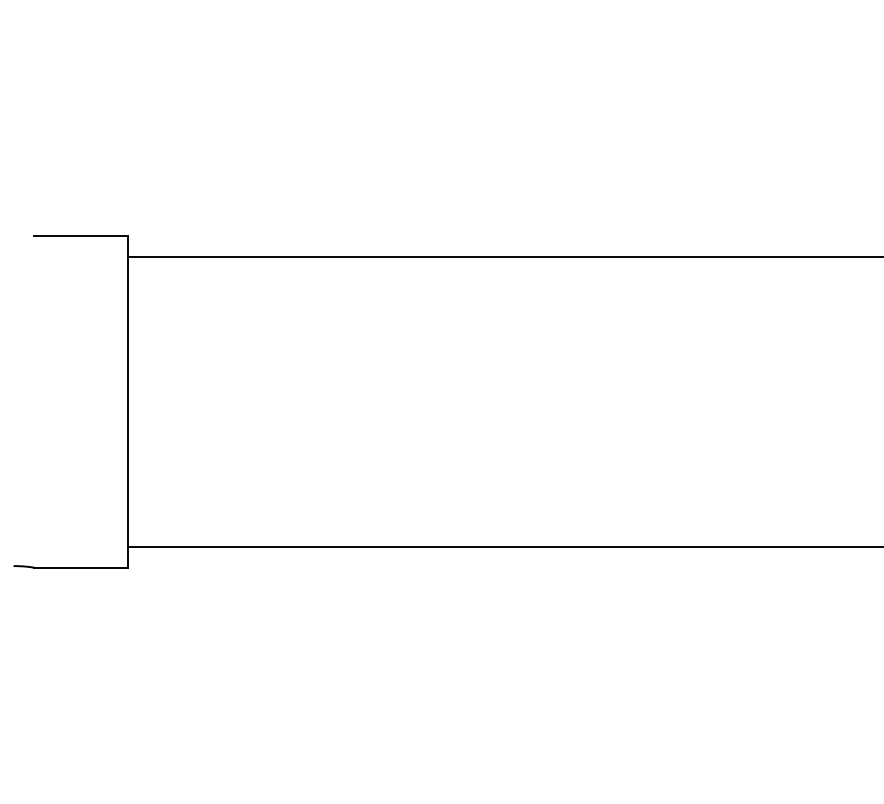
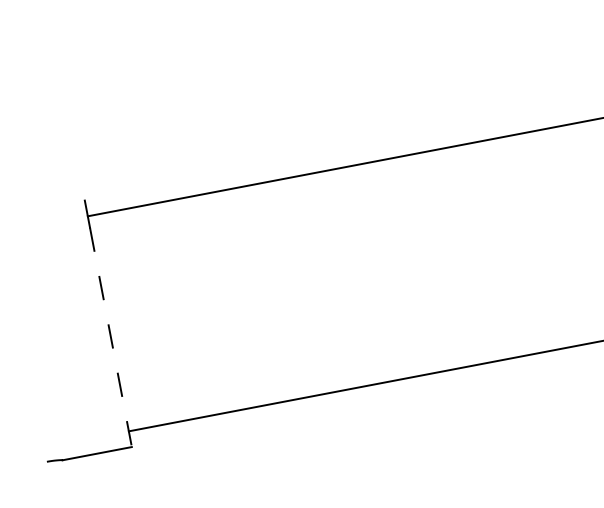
line: (80, 236) -> (49, 207), removed
line: (127, 420) -> (110, 337), solid -> dashed

